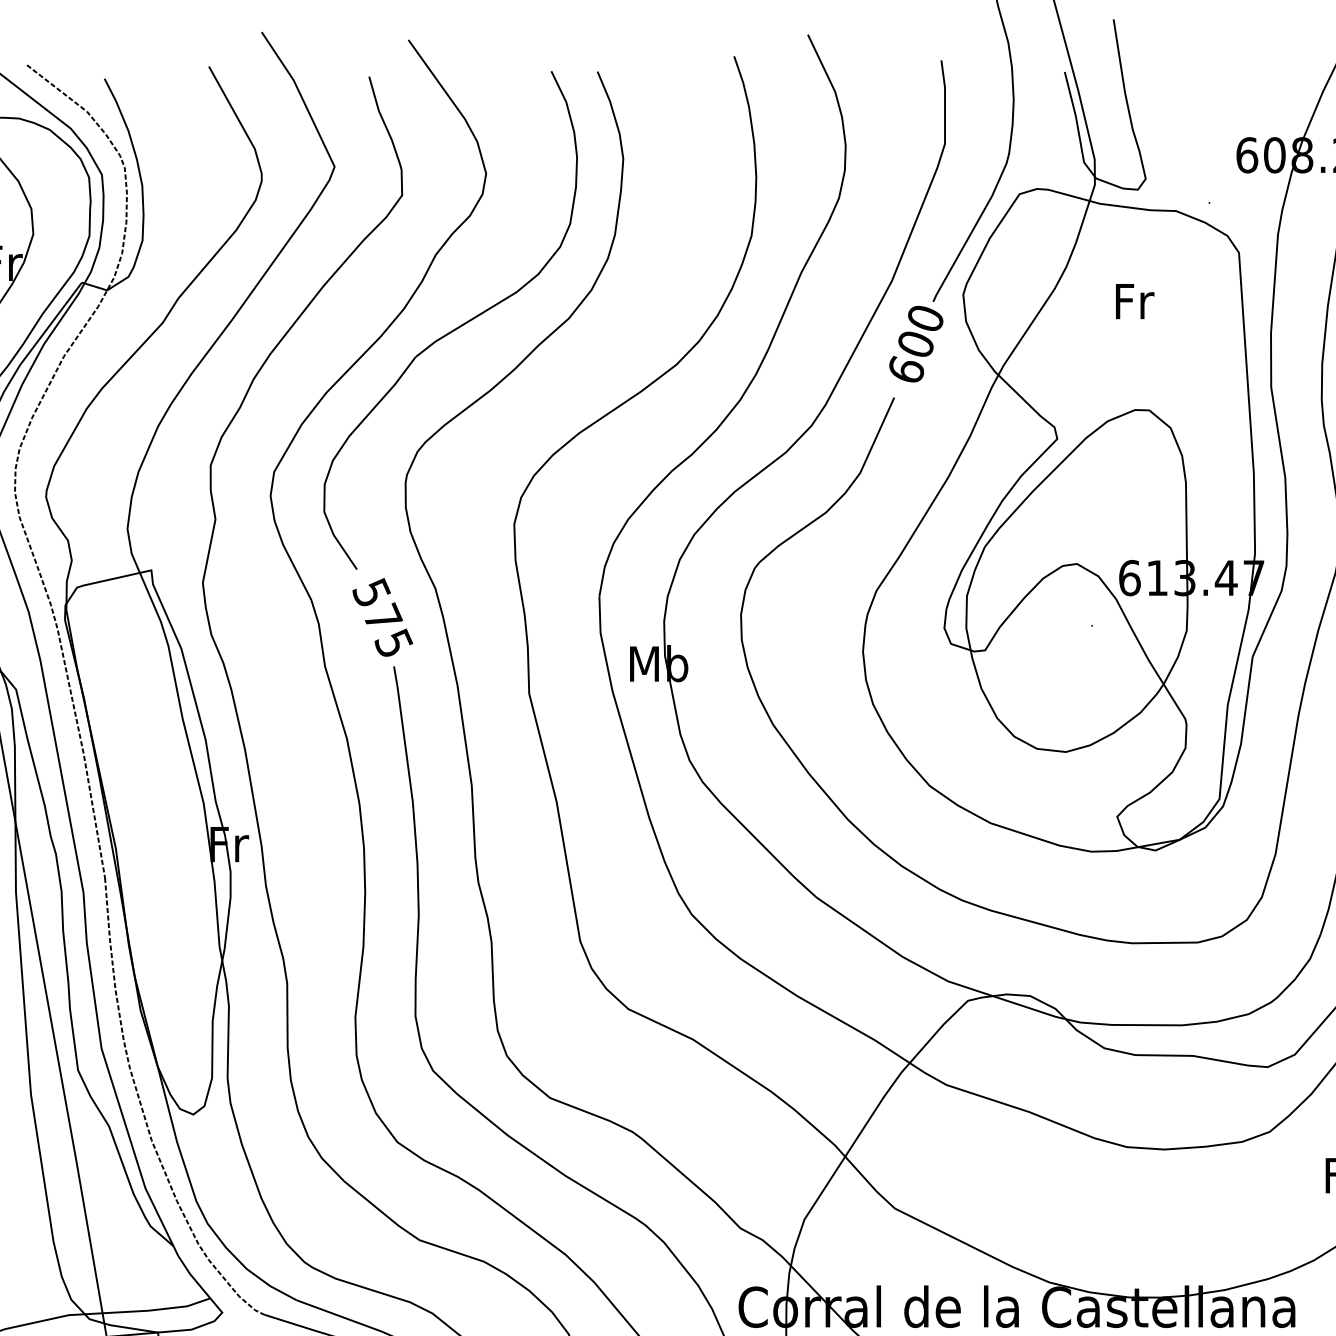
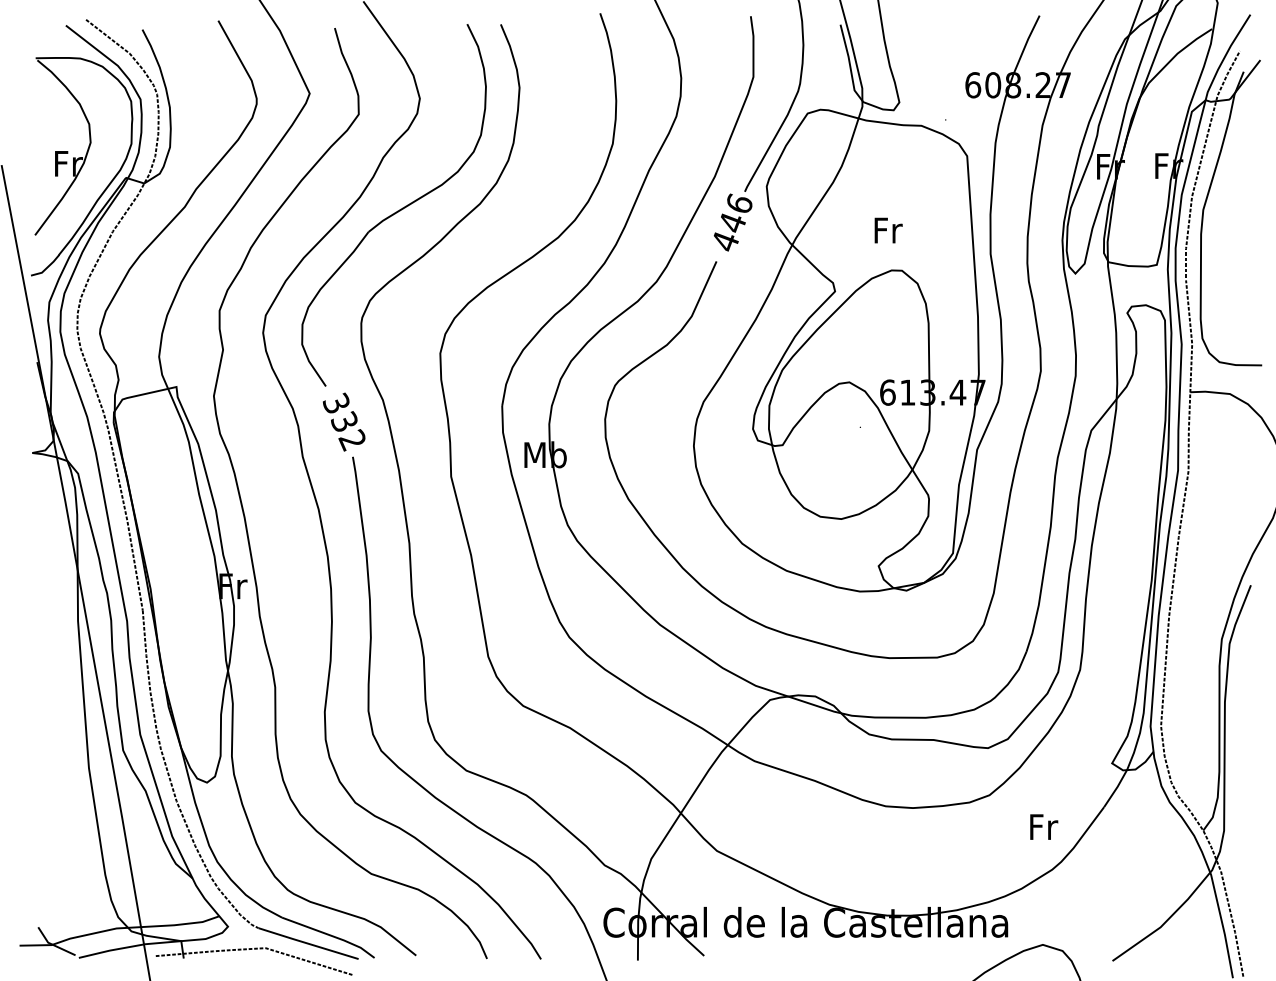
text: (1134, 301) -> (888, 230), moved
text: (916, 344) -> (732, 222), 600 -> 446
text: (382, 617) -> (344, 421), 575 -> 332

